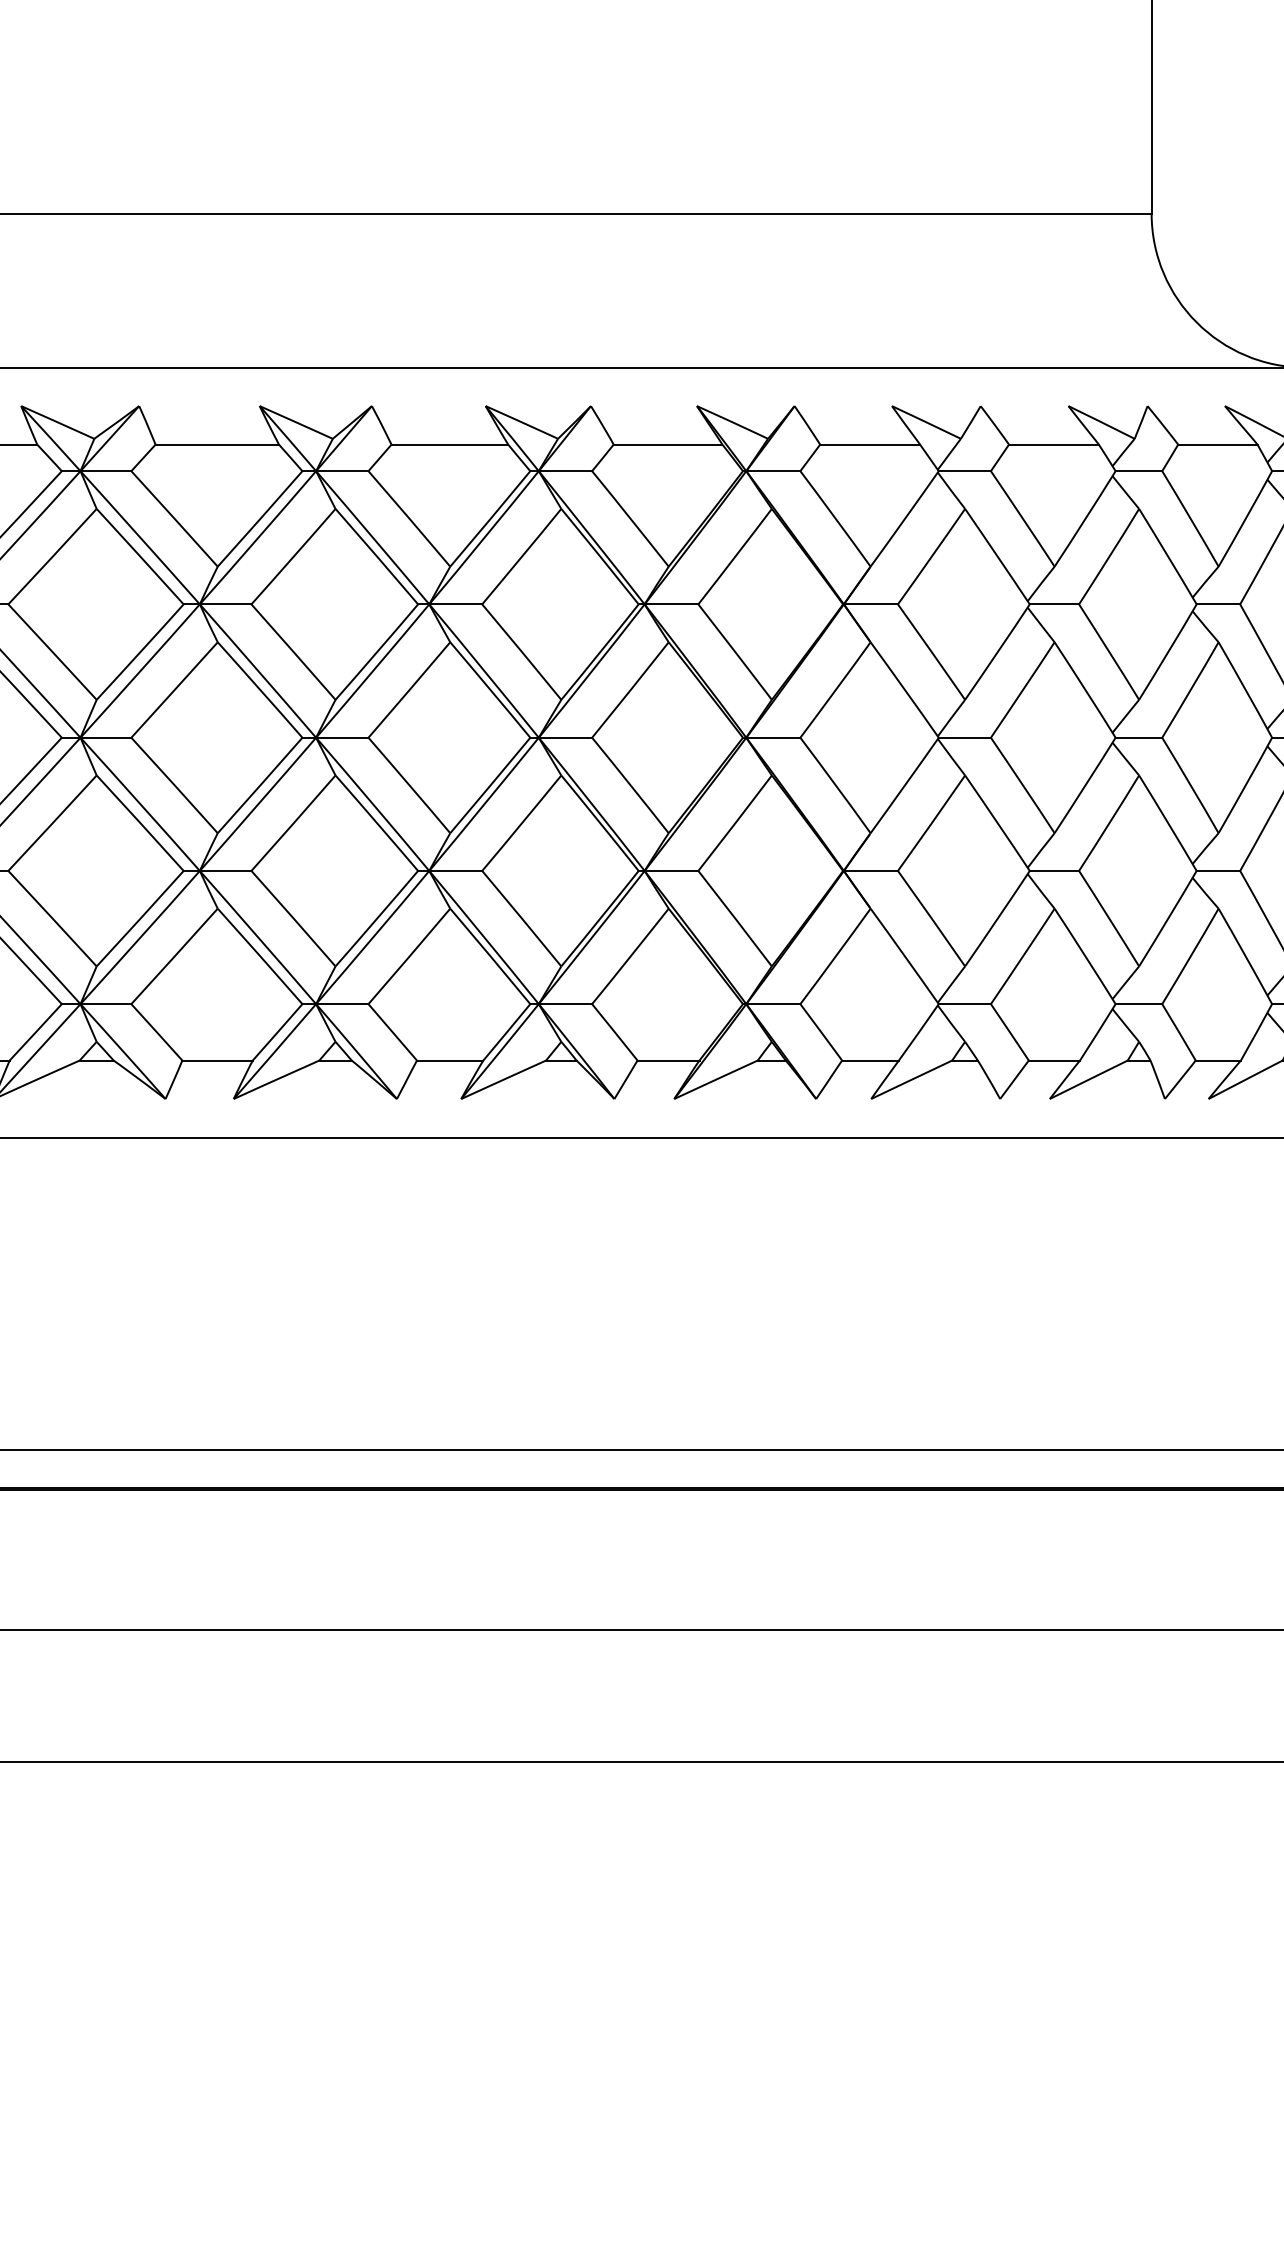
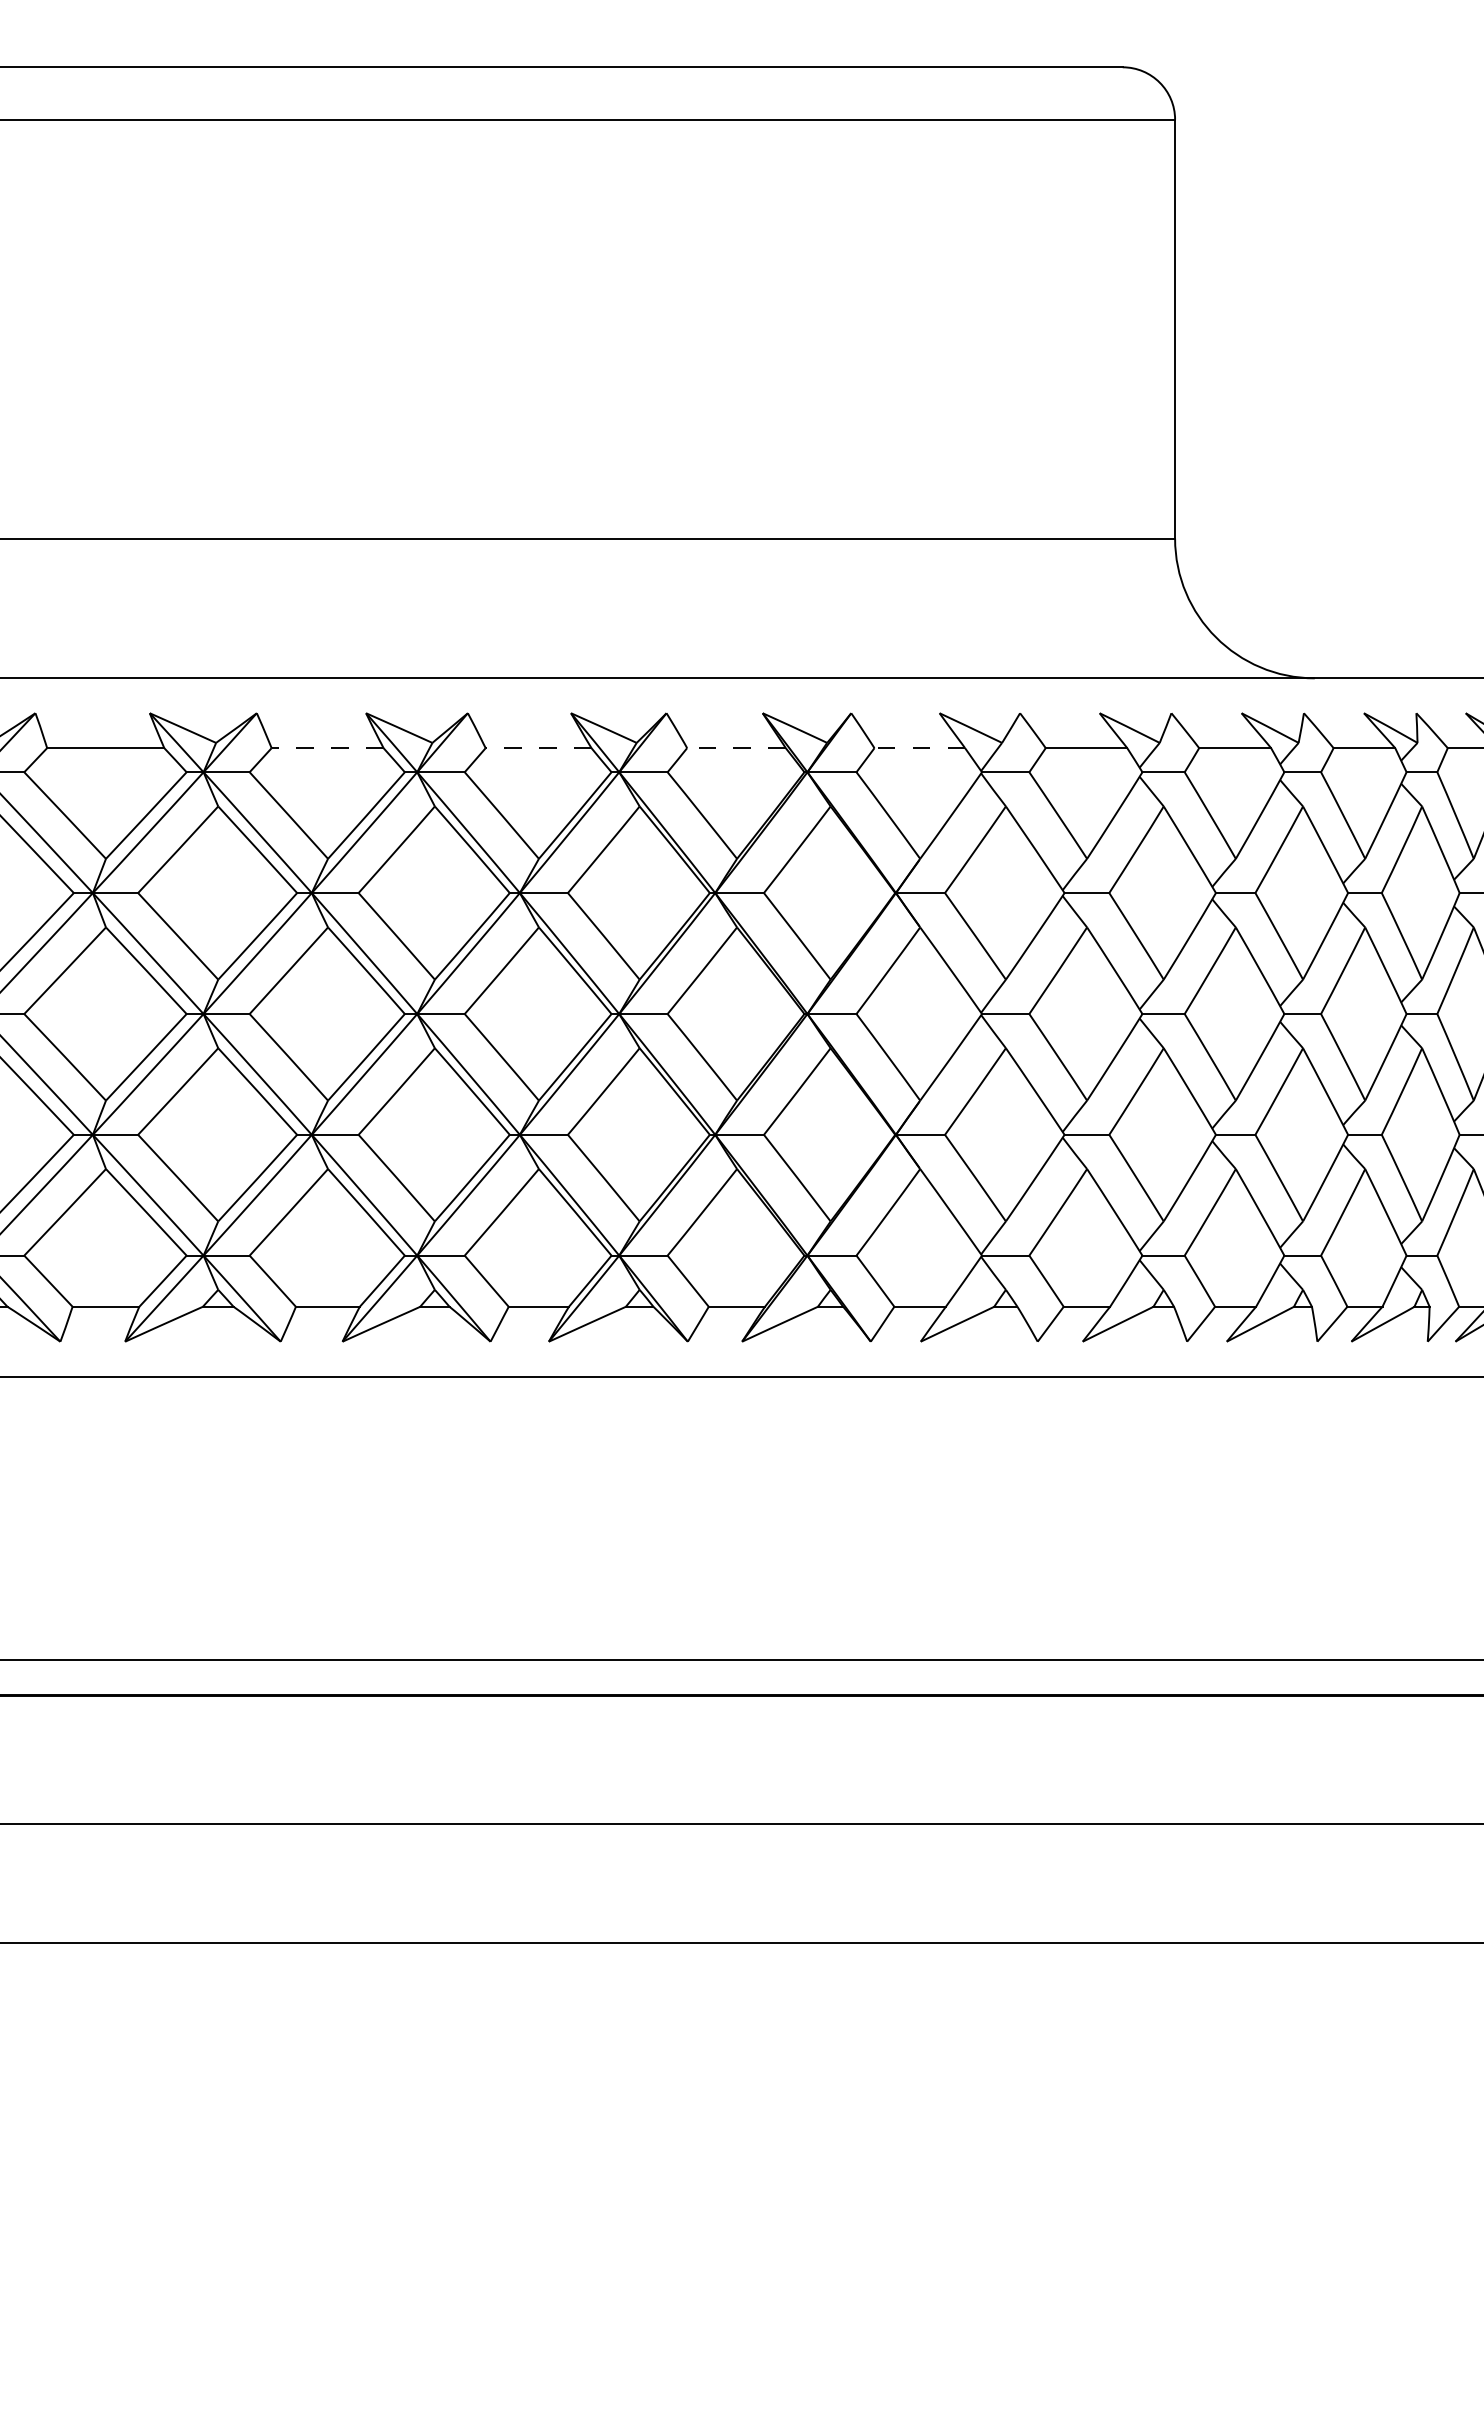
line: (217, 444) -> (327, 748), solid -> dashed
line: (449, 444) -> (538, 748), solid -> dashed
line: (666, 444) -> (735, 748), solid -> dashed
line: (869, 444) -> (919, 748), solid -> dashed

